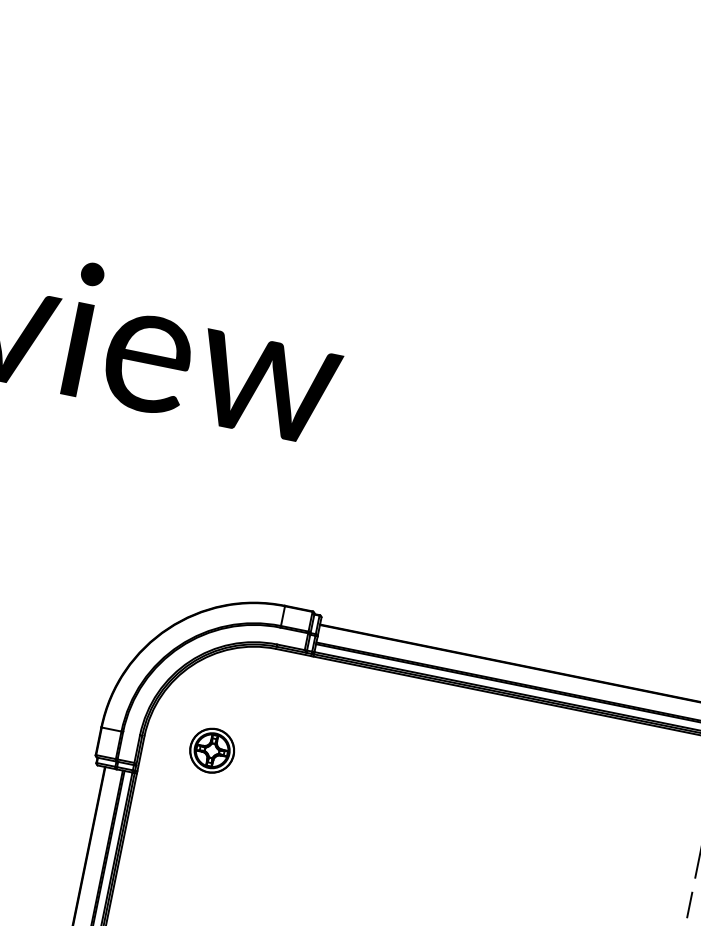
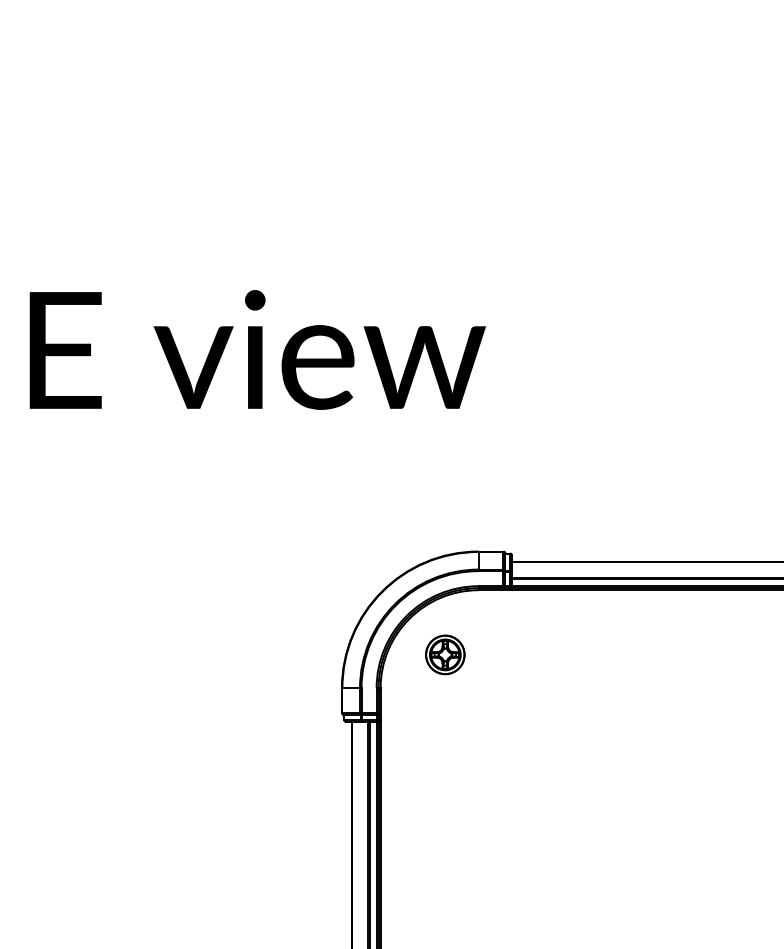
part: (212, 750) -> (445, 654), moved

